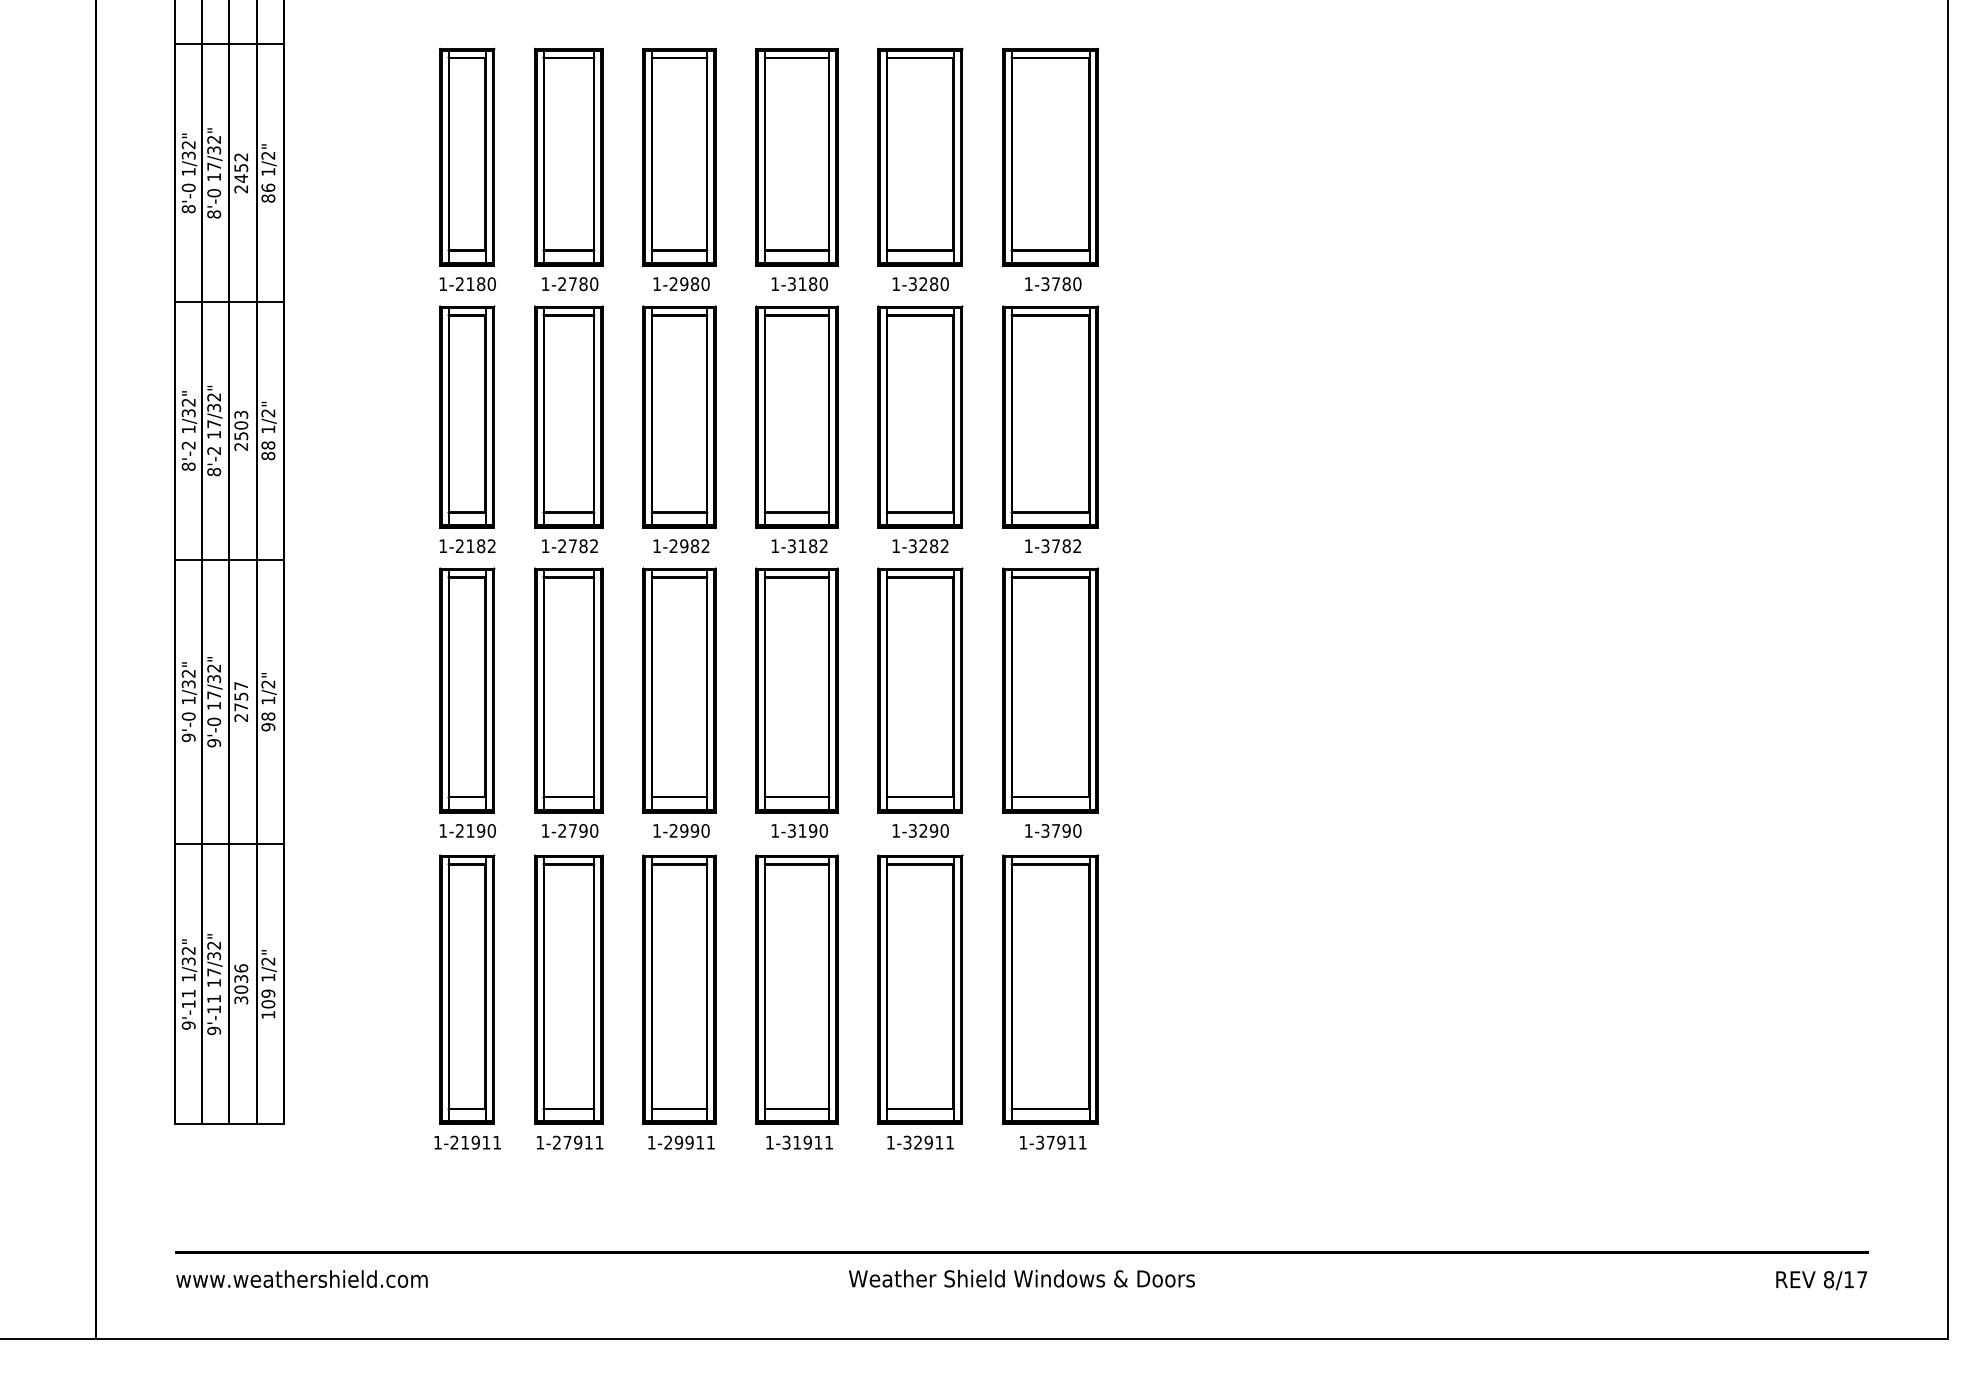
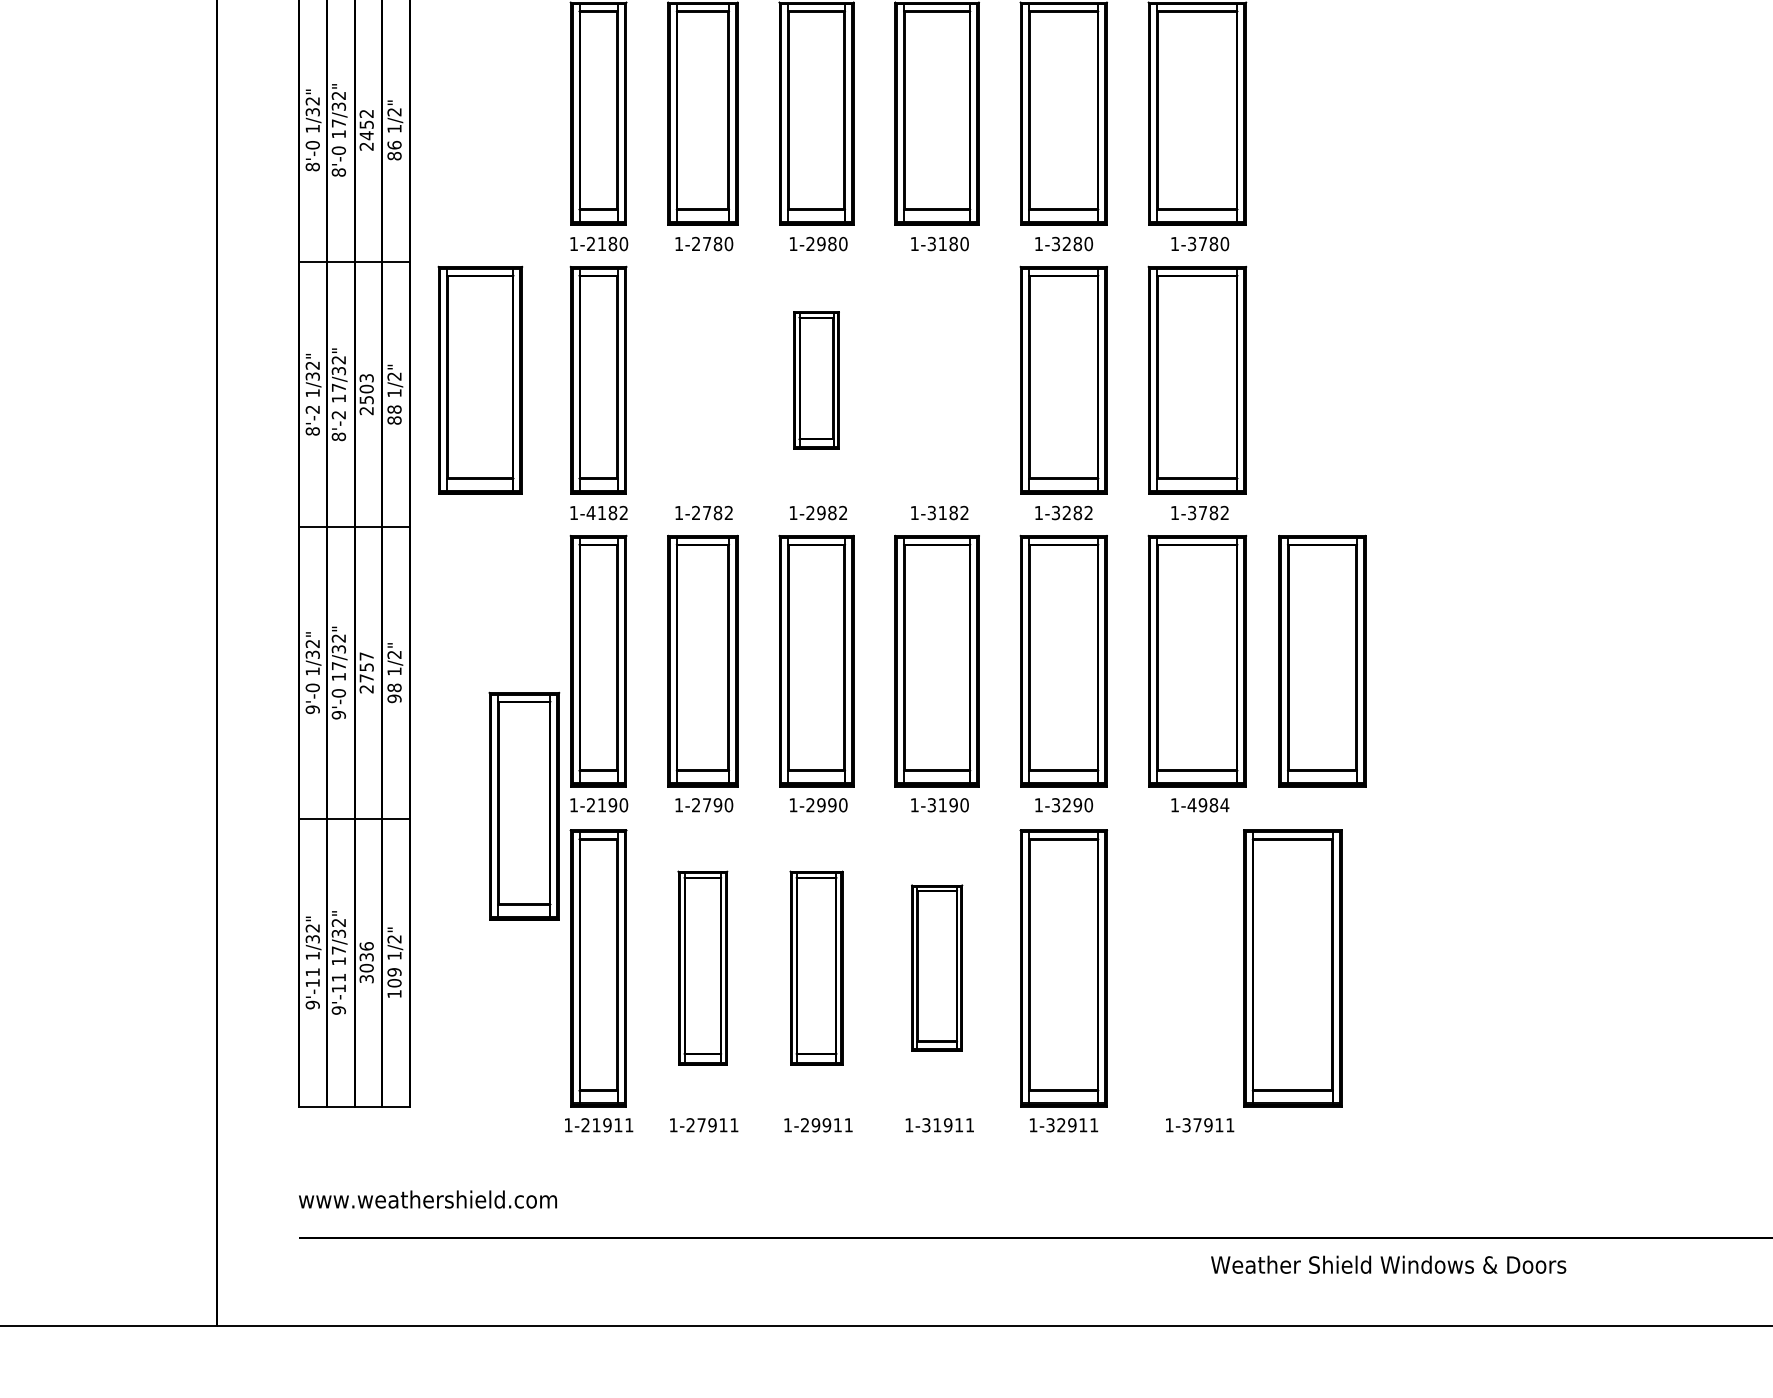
part: (568, 416) -> (523, 805), moved
part: (679, 416) -> (816, 379), size x0.6
part: (796, 416) -> (479, 379), moved
text: (459, 545) -> (590, 512), 1-2182 -> 1-4182
part: (1172, 690) -> (1322, 661), added
text: (1061, 830) -> (1208, 804), 1-3790 -> 1-4984
part: (568, 989) -> (702, 968), size x0.7
part: (679, 989) -> (816, 968), size x0.7
part: (796, 989) -> (936, 968), size x0.6
part: (1050, 989) -> (1292, 968), moved
text: (301, 1278) -> (427, 1198), moved
text: (1021, 1278) -> (1388, 1264), moved

